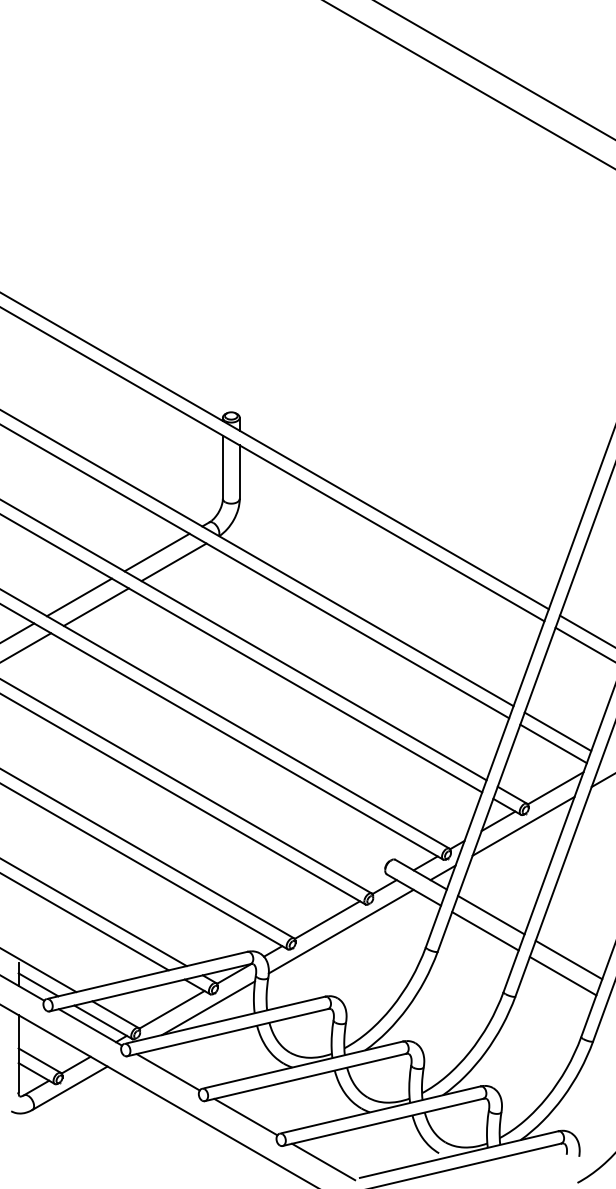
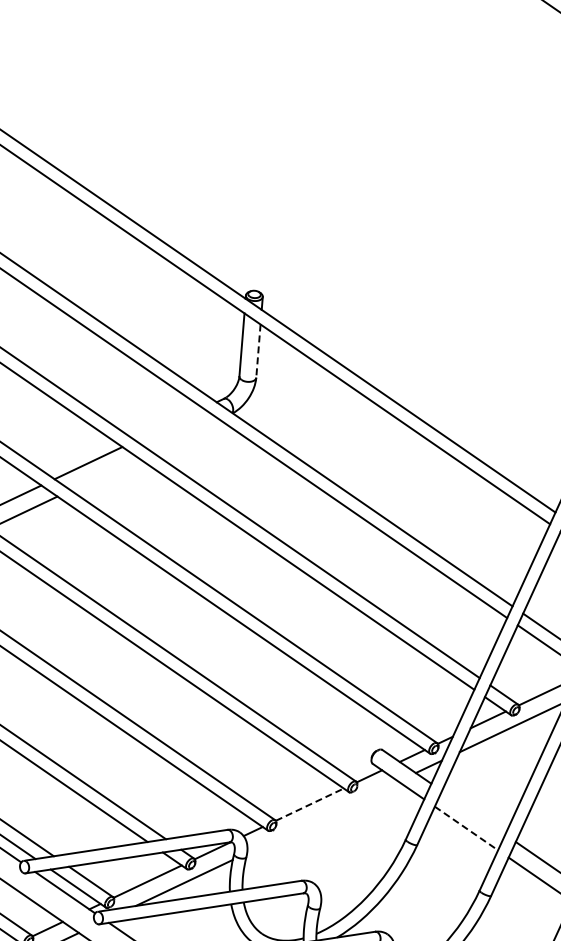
line: (239, 472) -> (258, 351), solid -> dashed
line: (156, 552) -> (168, 424), removed
line: (173, 562) -> (185, 435), removed
line: (95, 606) -> (103, 473), removed
line: (491, 914) -> (473, 812), removed
line: (327, 920) -> (309, 805), solid -> dashed
line: (340, 931) -> (321, 817), removed
line: (485, 931) -> (466, 828), solid -> dashed

